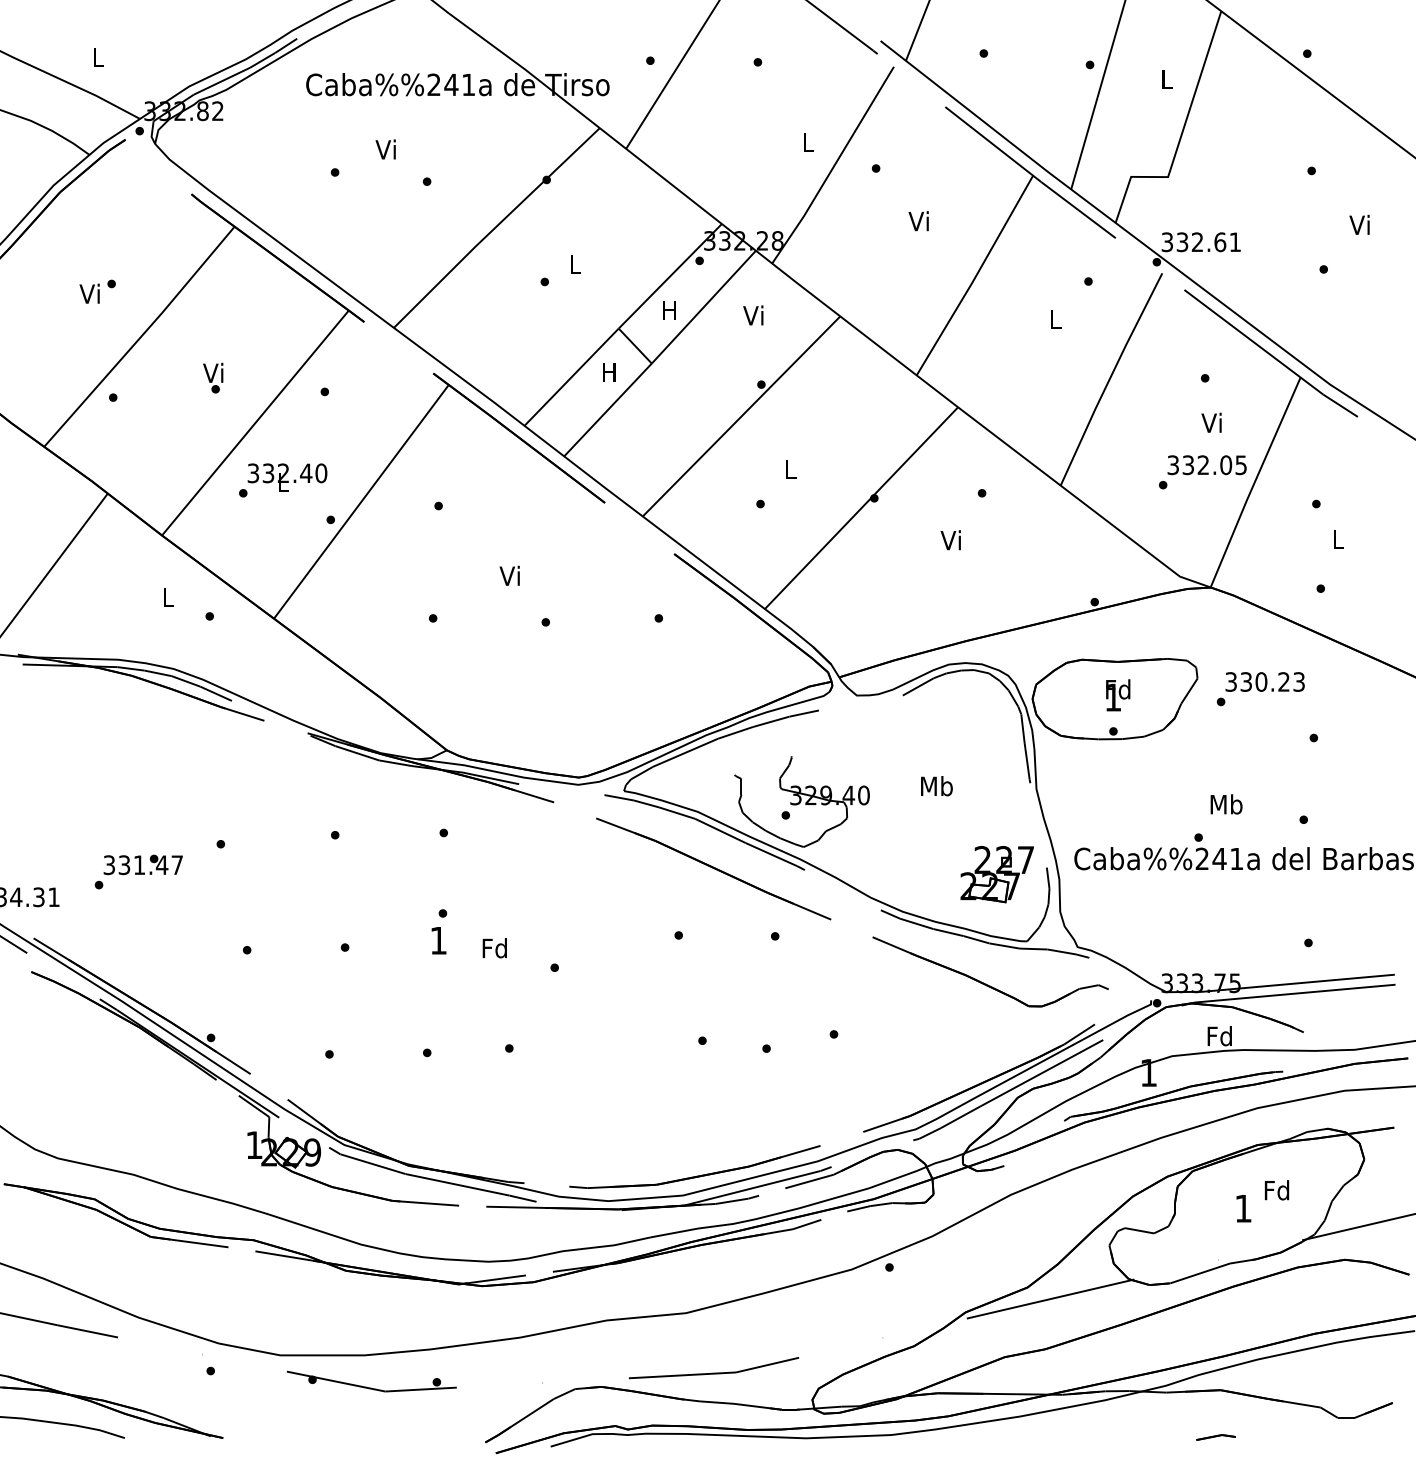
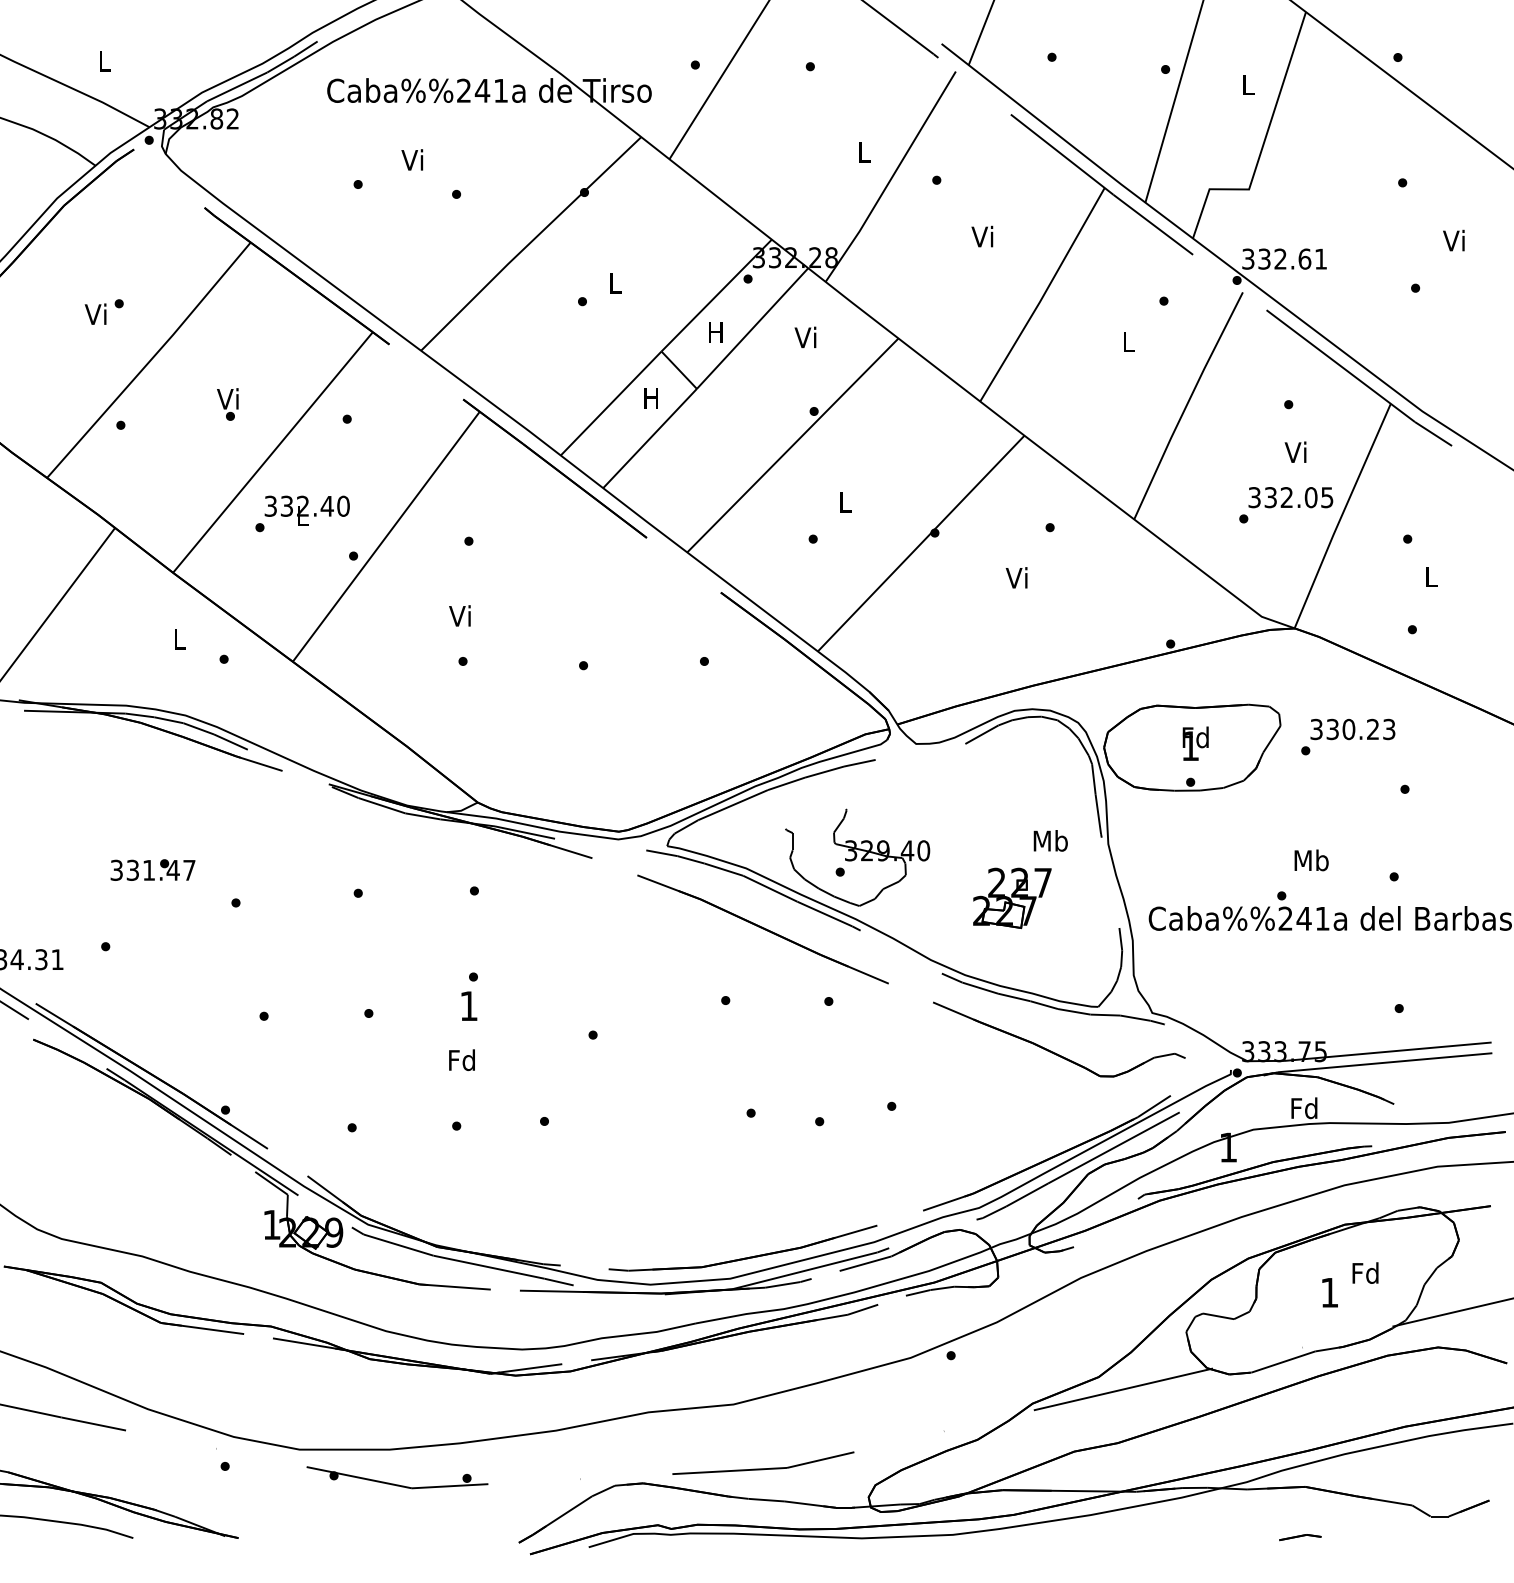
text: (509, 575) -> (459, 615), moved
text: (936, 785) -> (1050, 840), moved
text: (142, 864) -> (152, 869), moved
part: (997, 874) -> (1012, 898), moved
text: (494, 948) -> (461, 1060), moved

